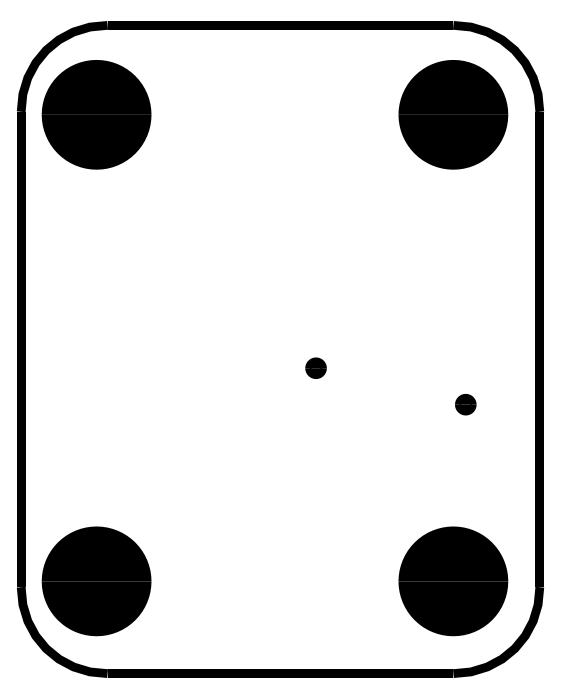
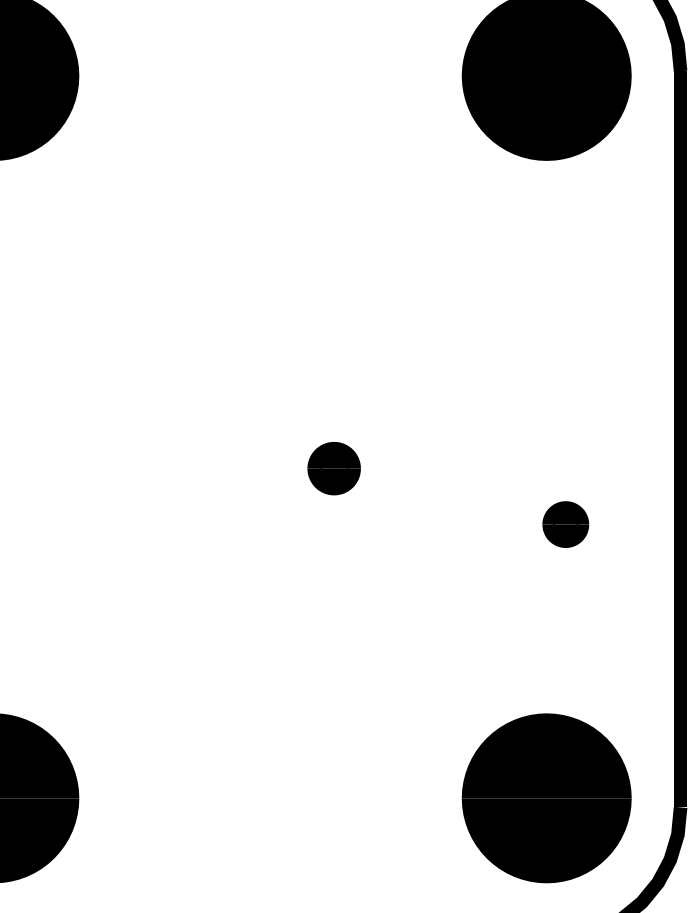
part: (315, 367) -> (333, 467), size x1.6
part: (465, 404) -> (565, 524), size x1.4

